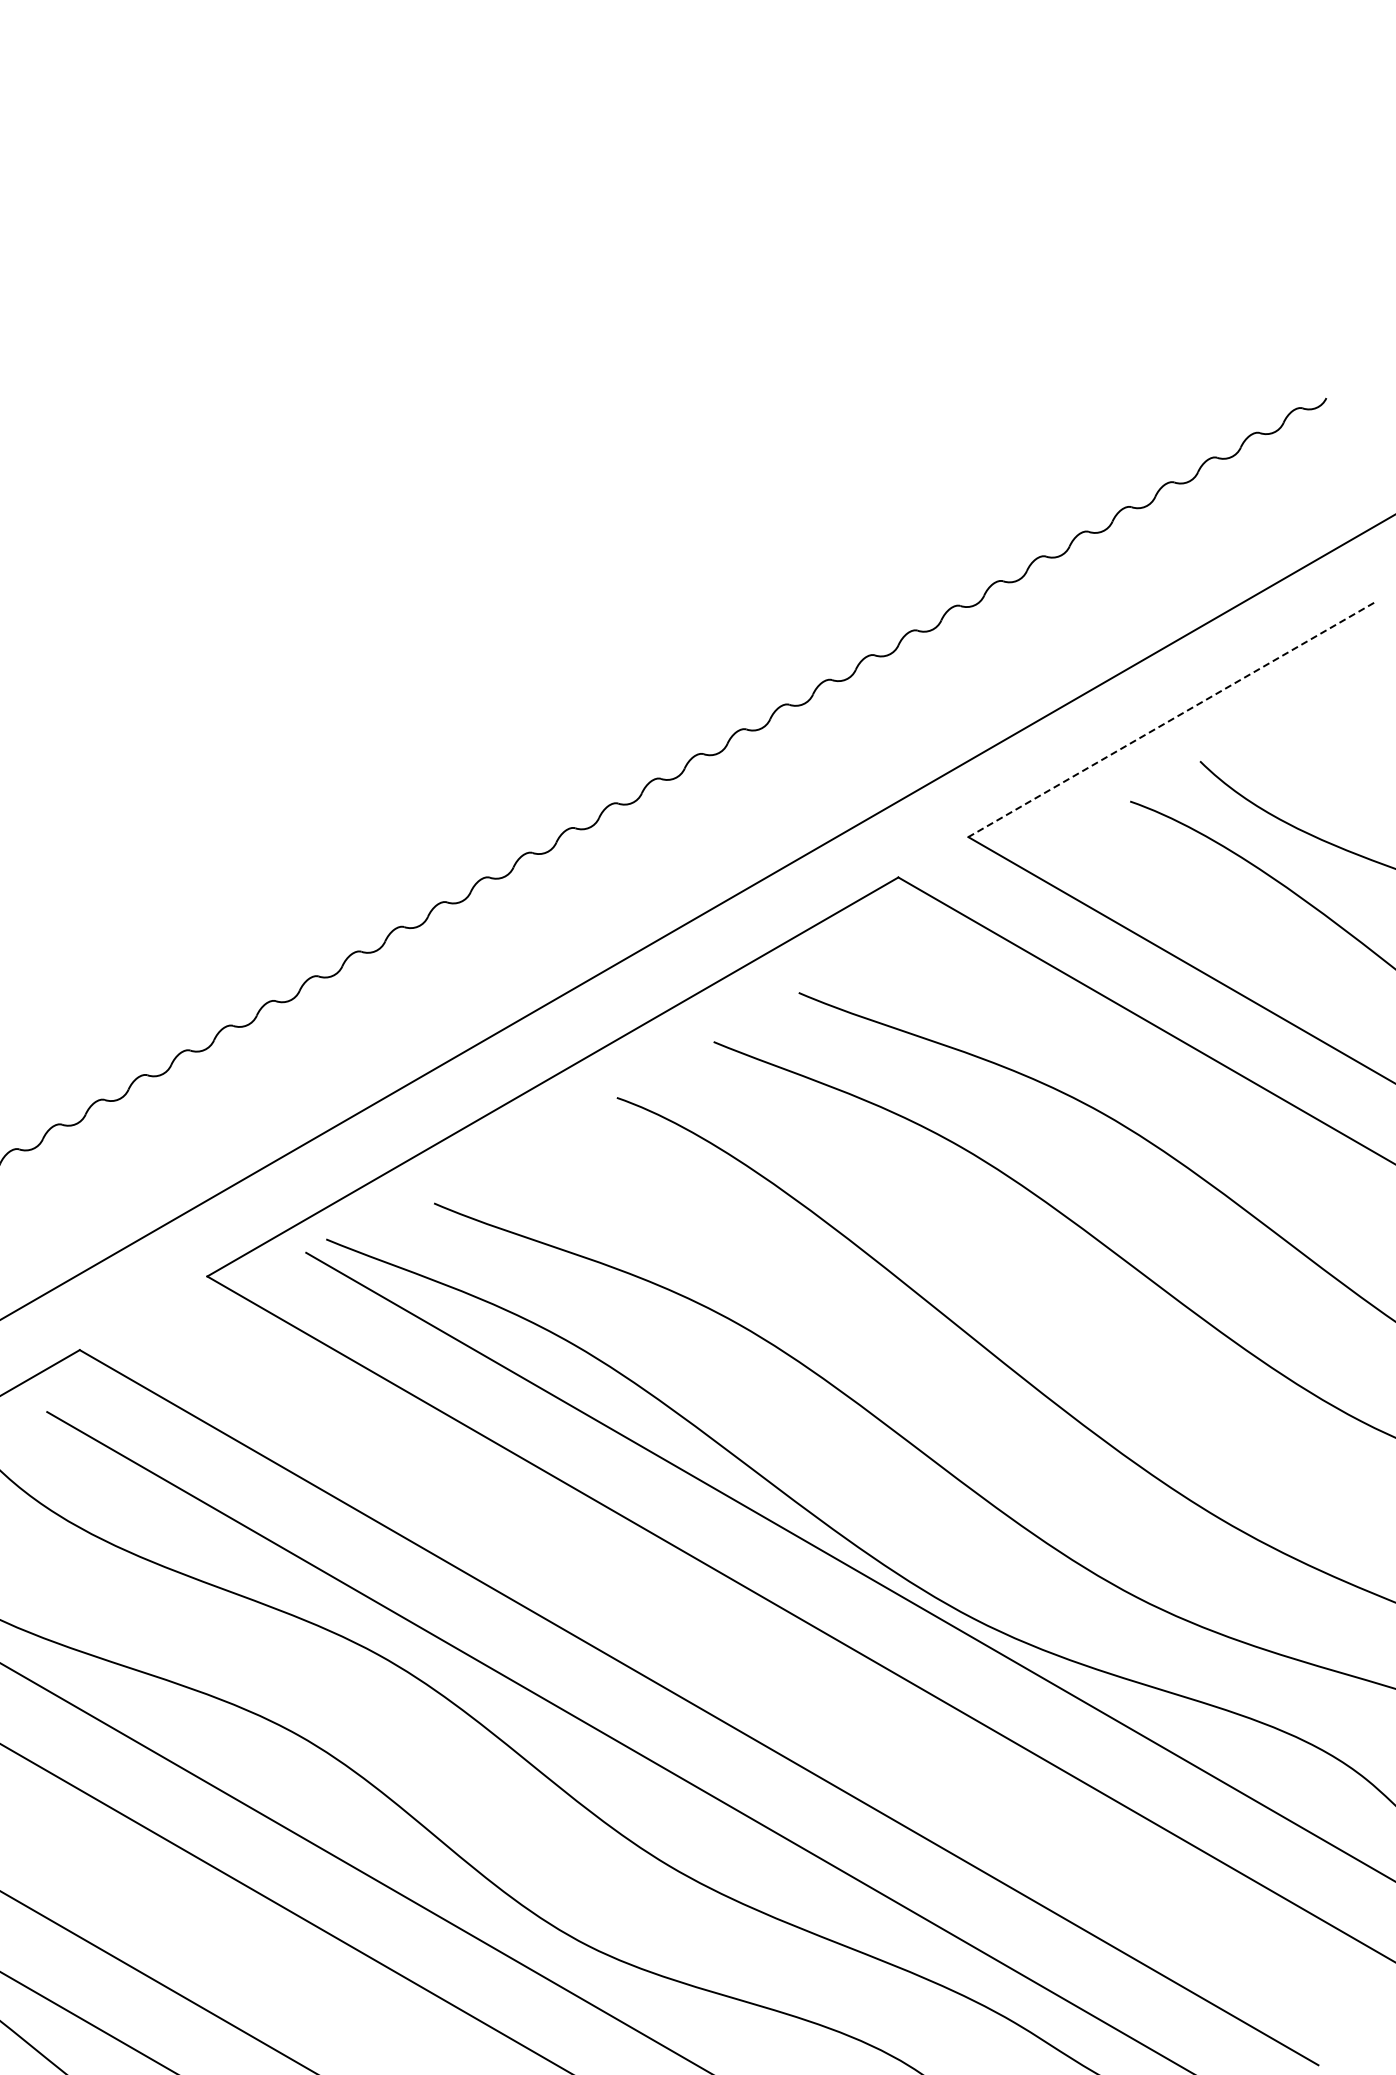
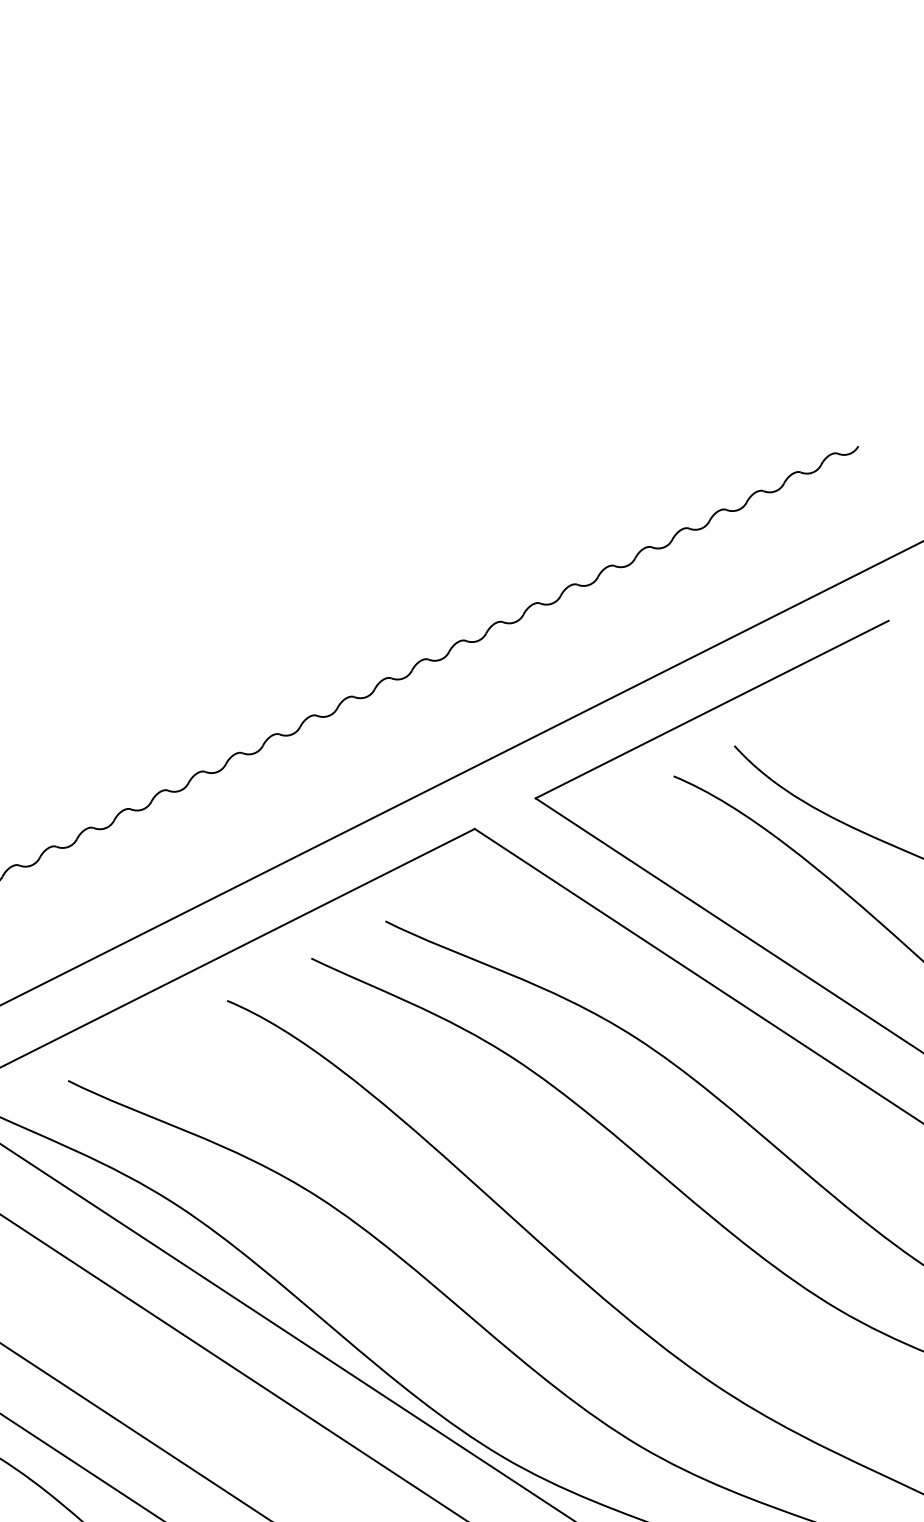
line: (1170, 720) -> (711, 710), dashed -> solid

